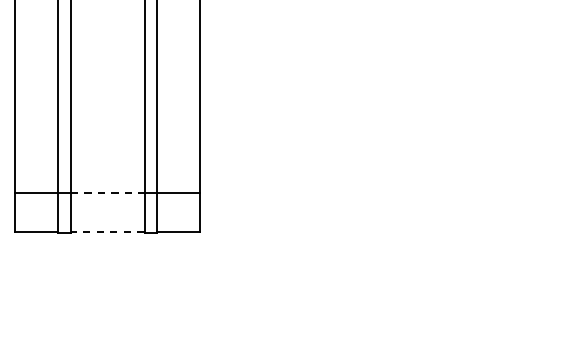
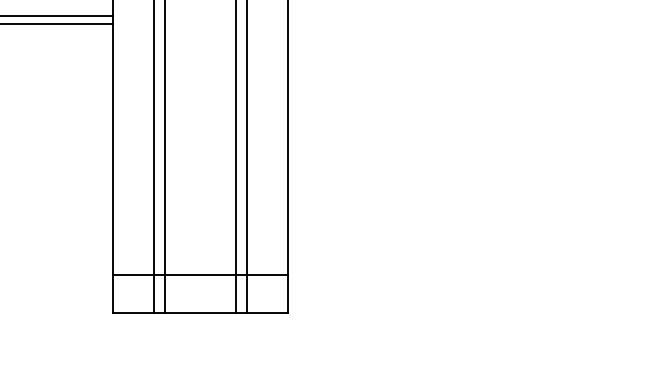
line: (108, 192) -> (201, 274), dashed -> solid
line: (107, 232) -> (200, 312), dashed -> solid

